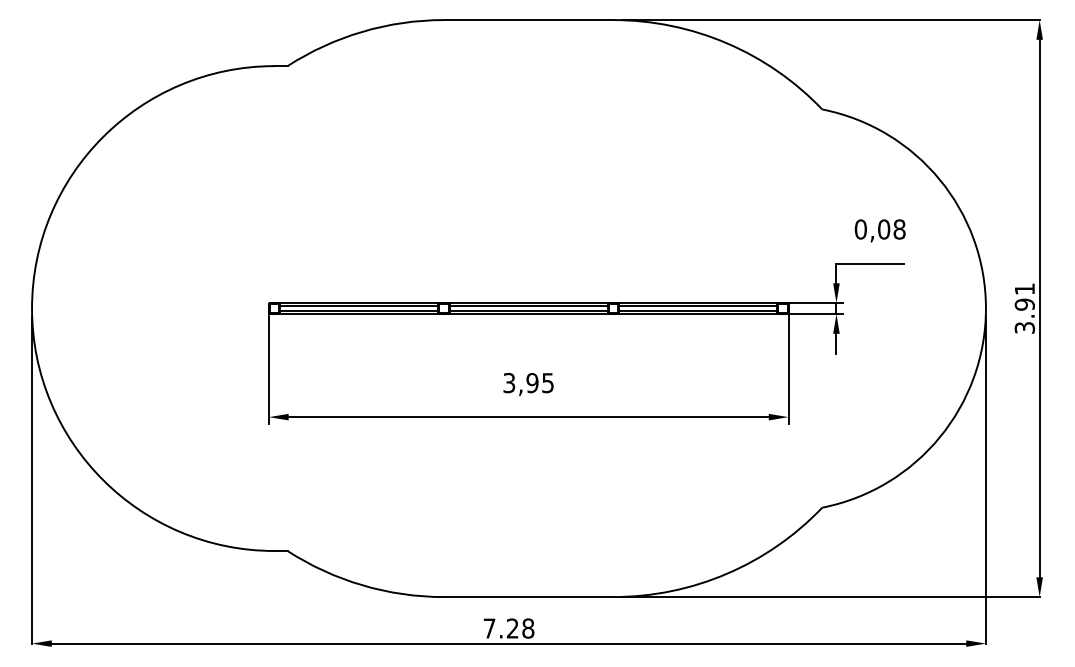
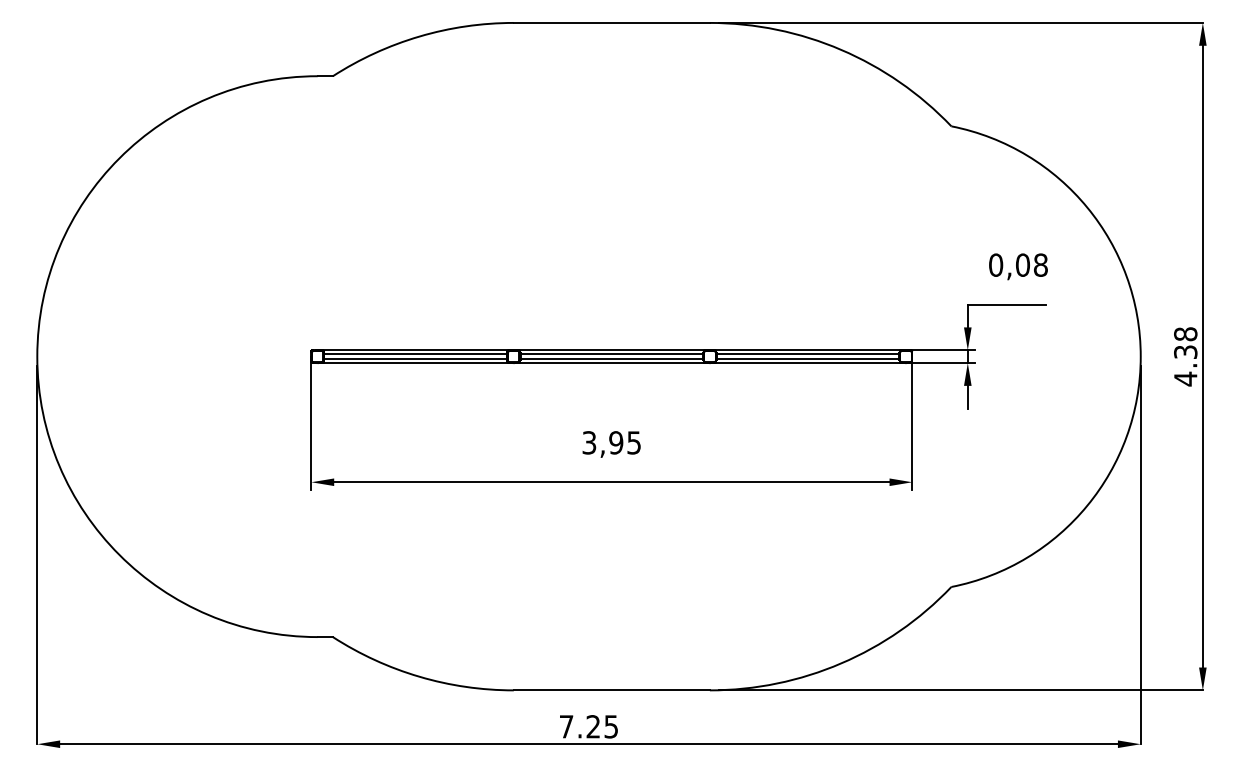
text: (1024, 308) -> (1185, 356), 3.91 -> 4.38
text: (528, 628) -> (611, 726), 7.28 -> 7.25

